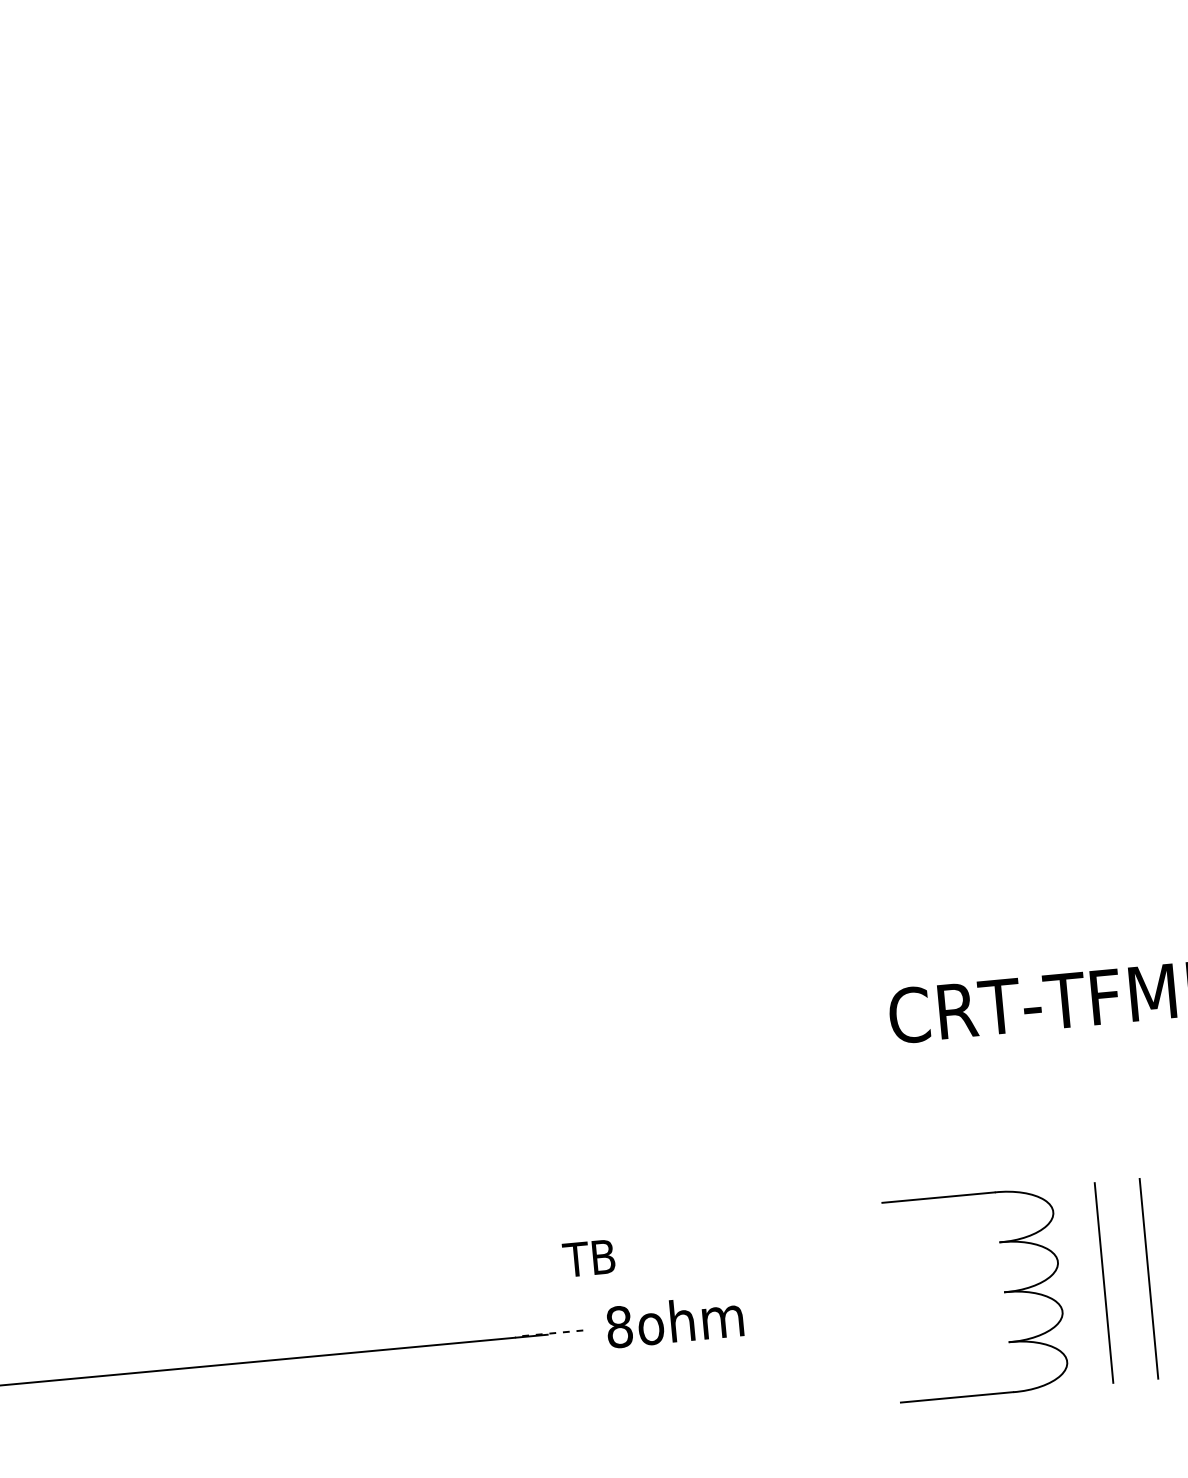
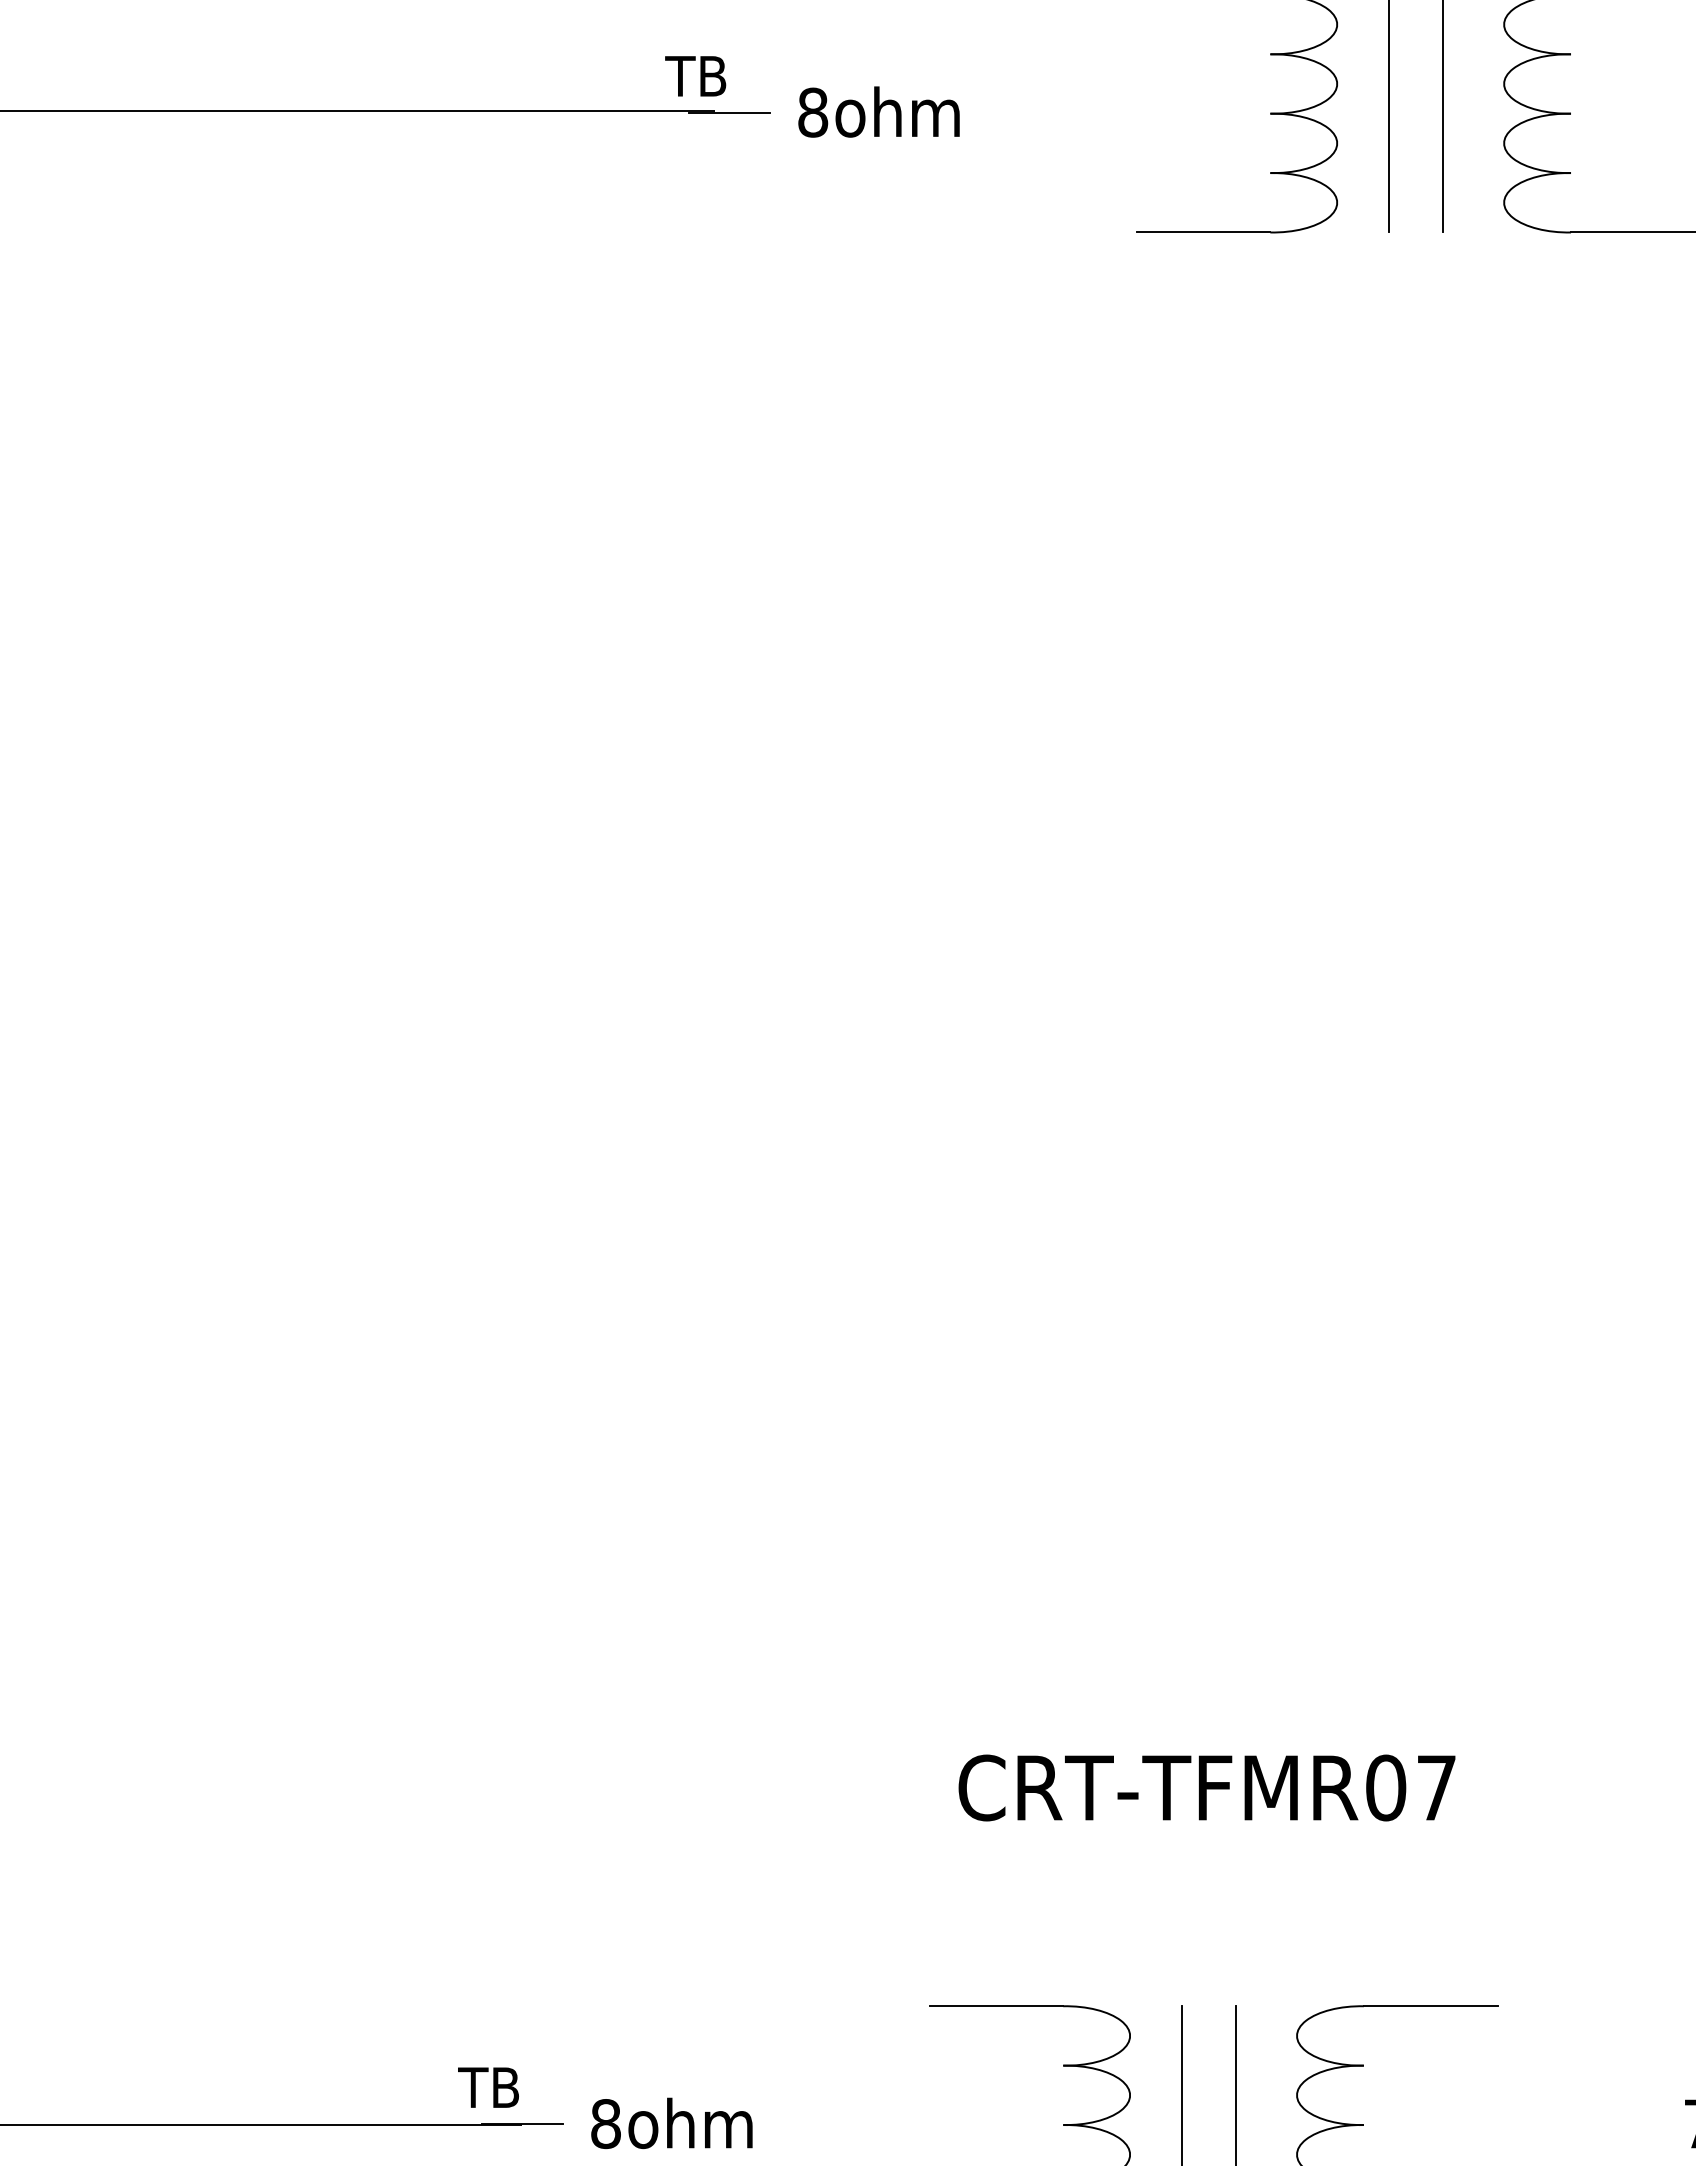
text: (588, 1258) -> (488, 2087), moved
line: (549, 1333) -> (522, 2123), dashed -> solid

